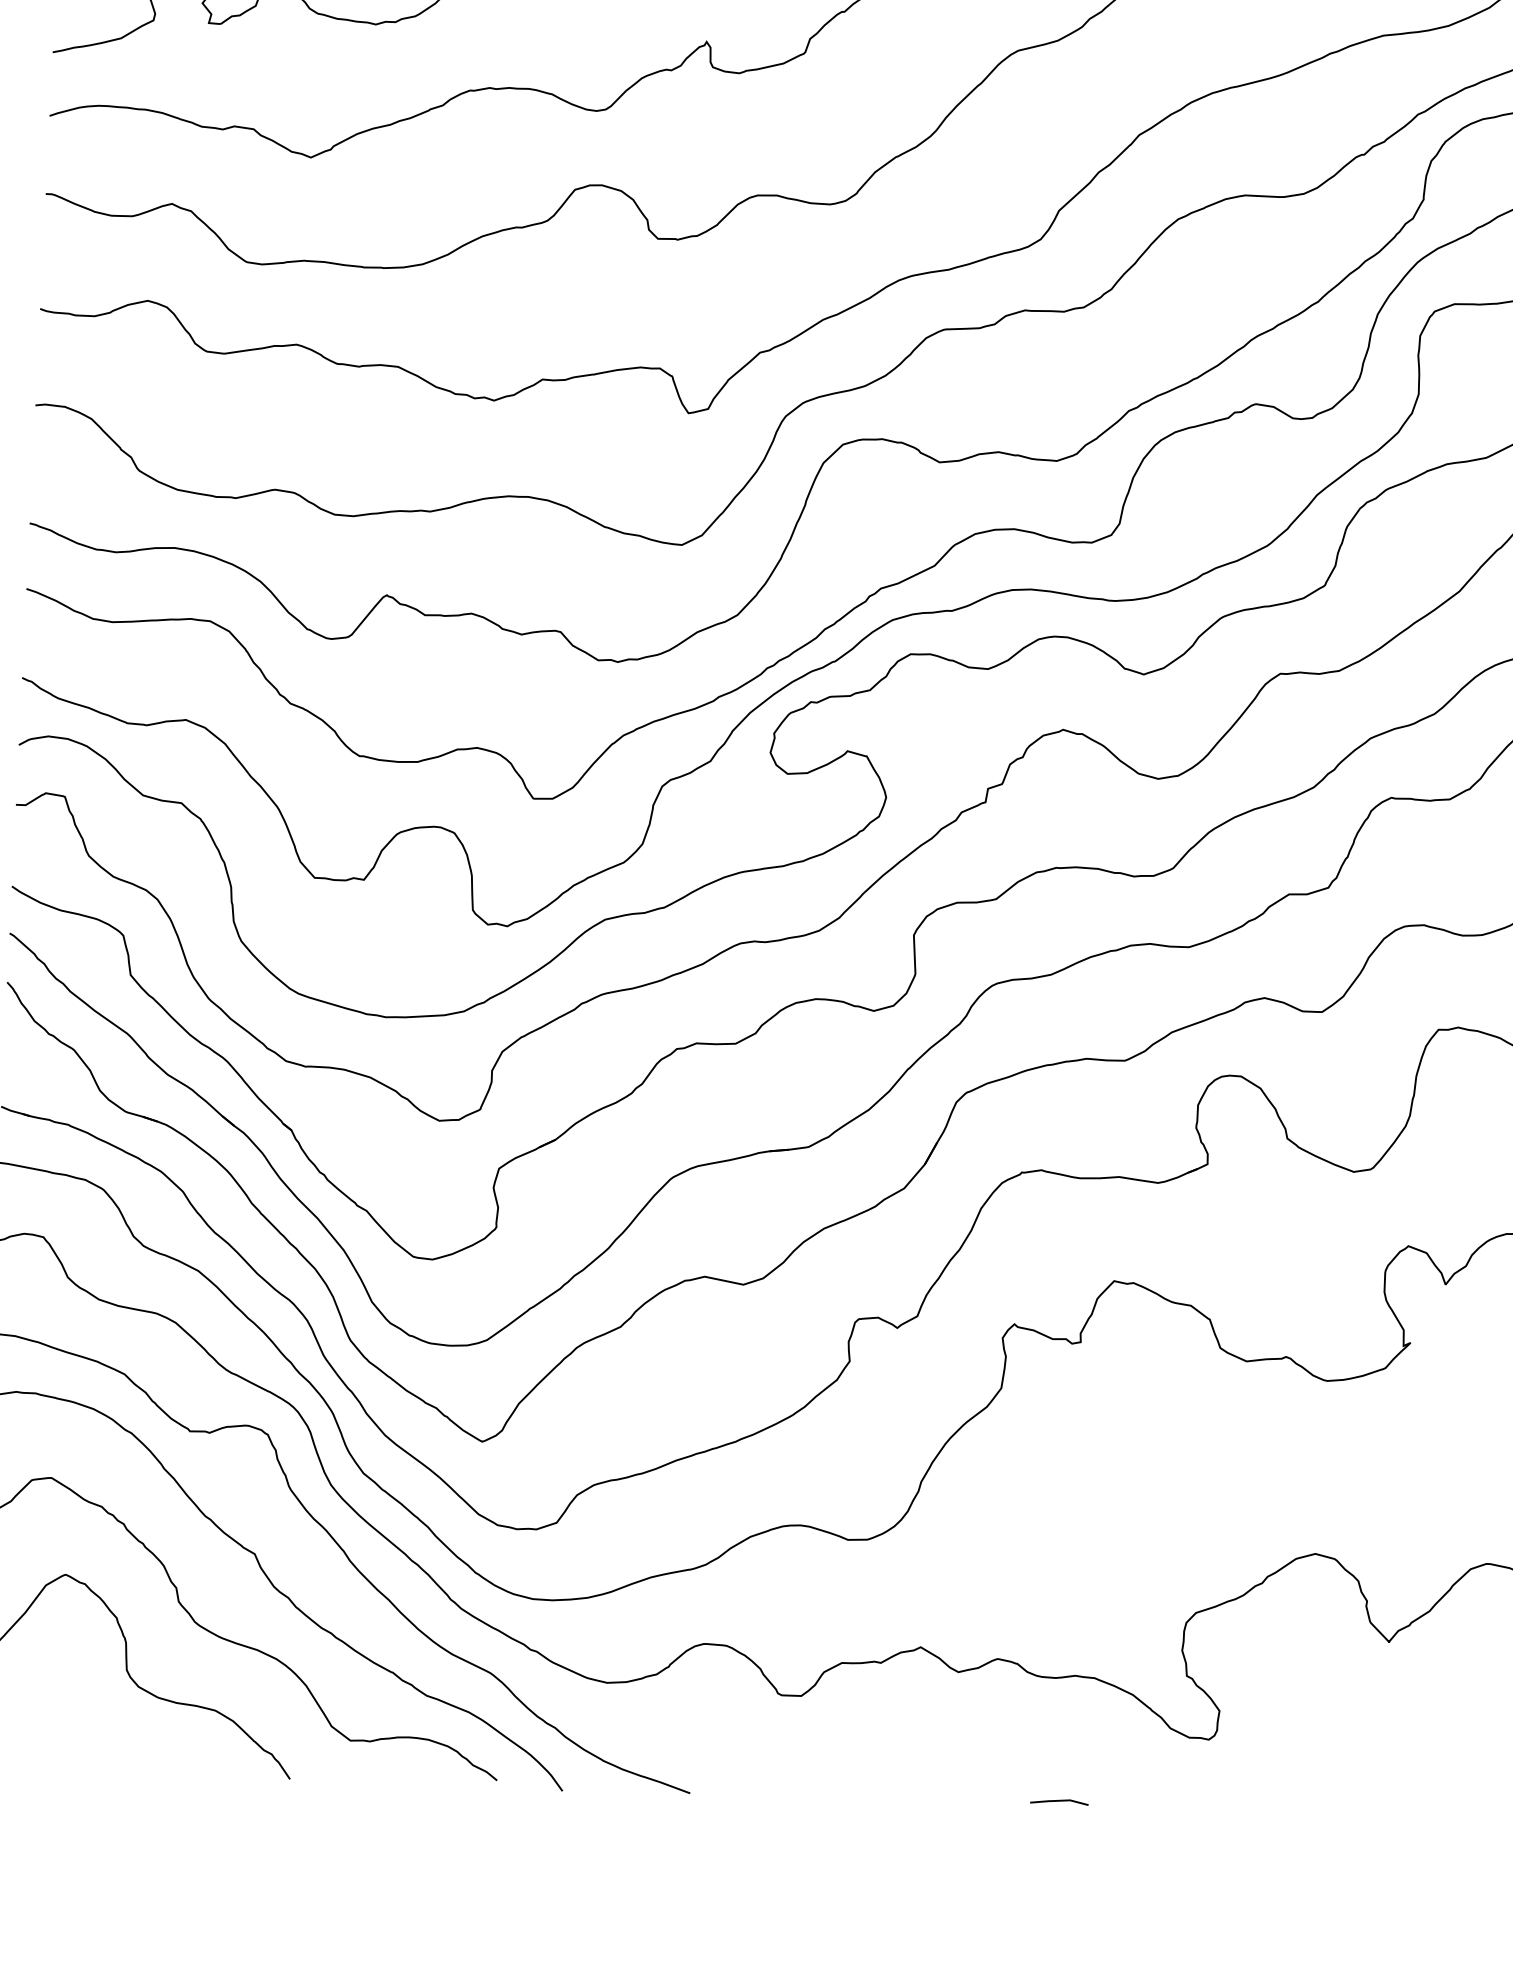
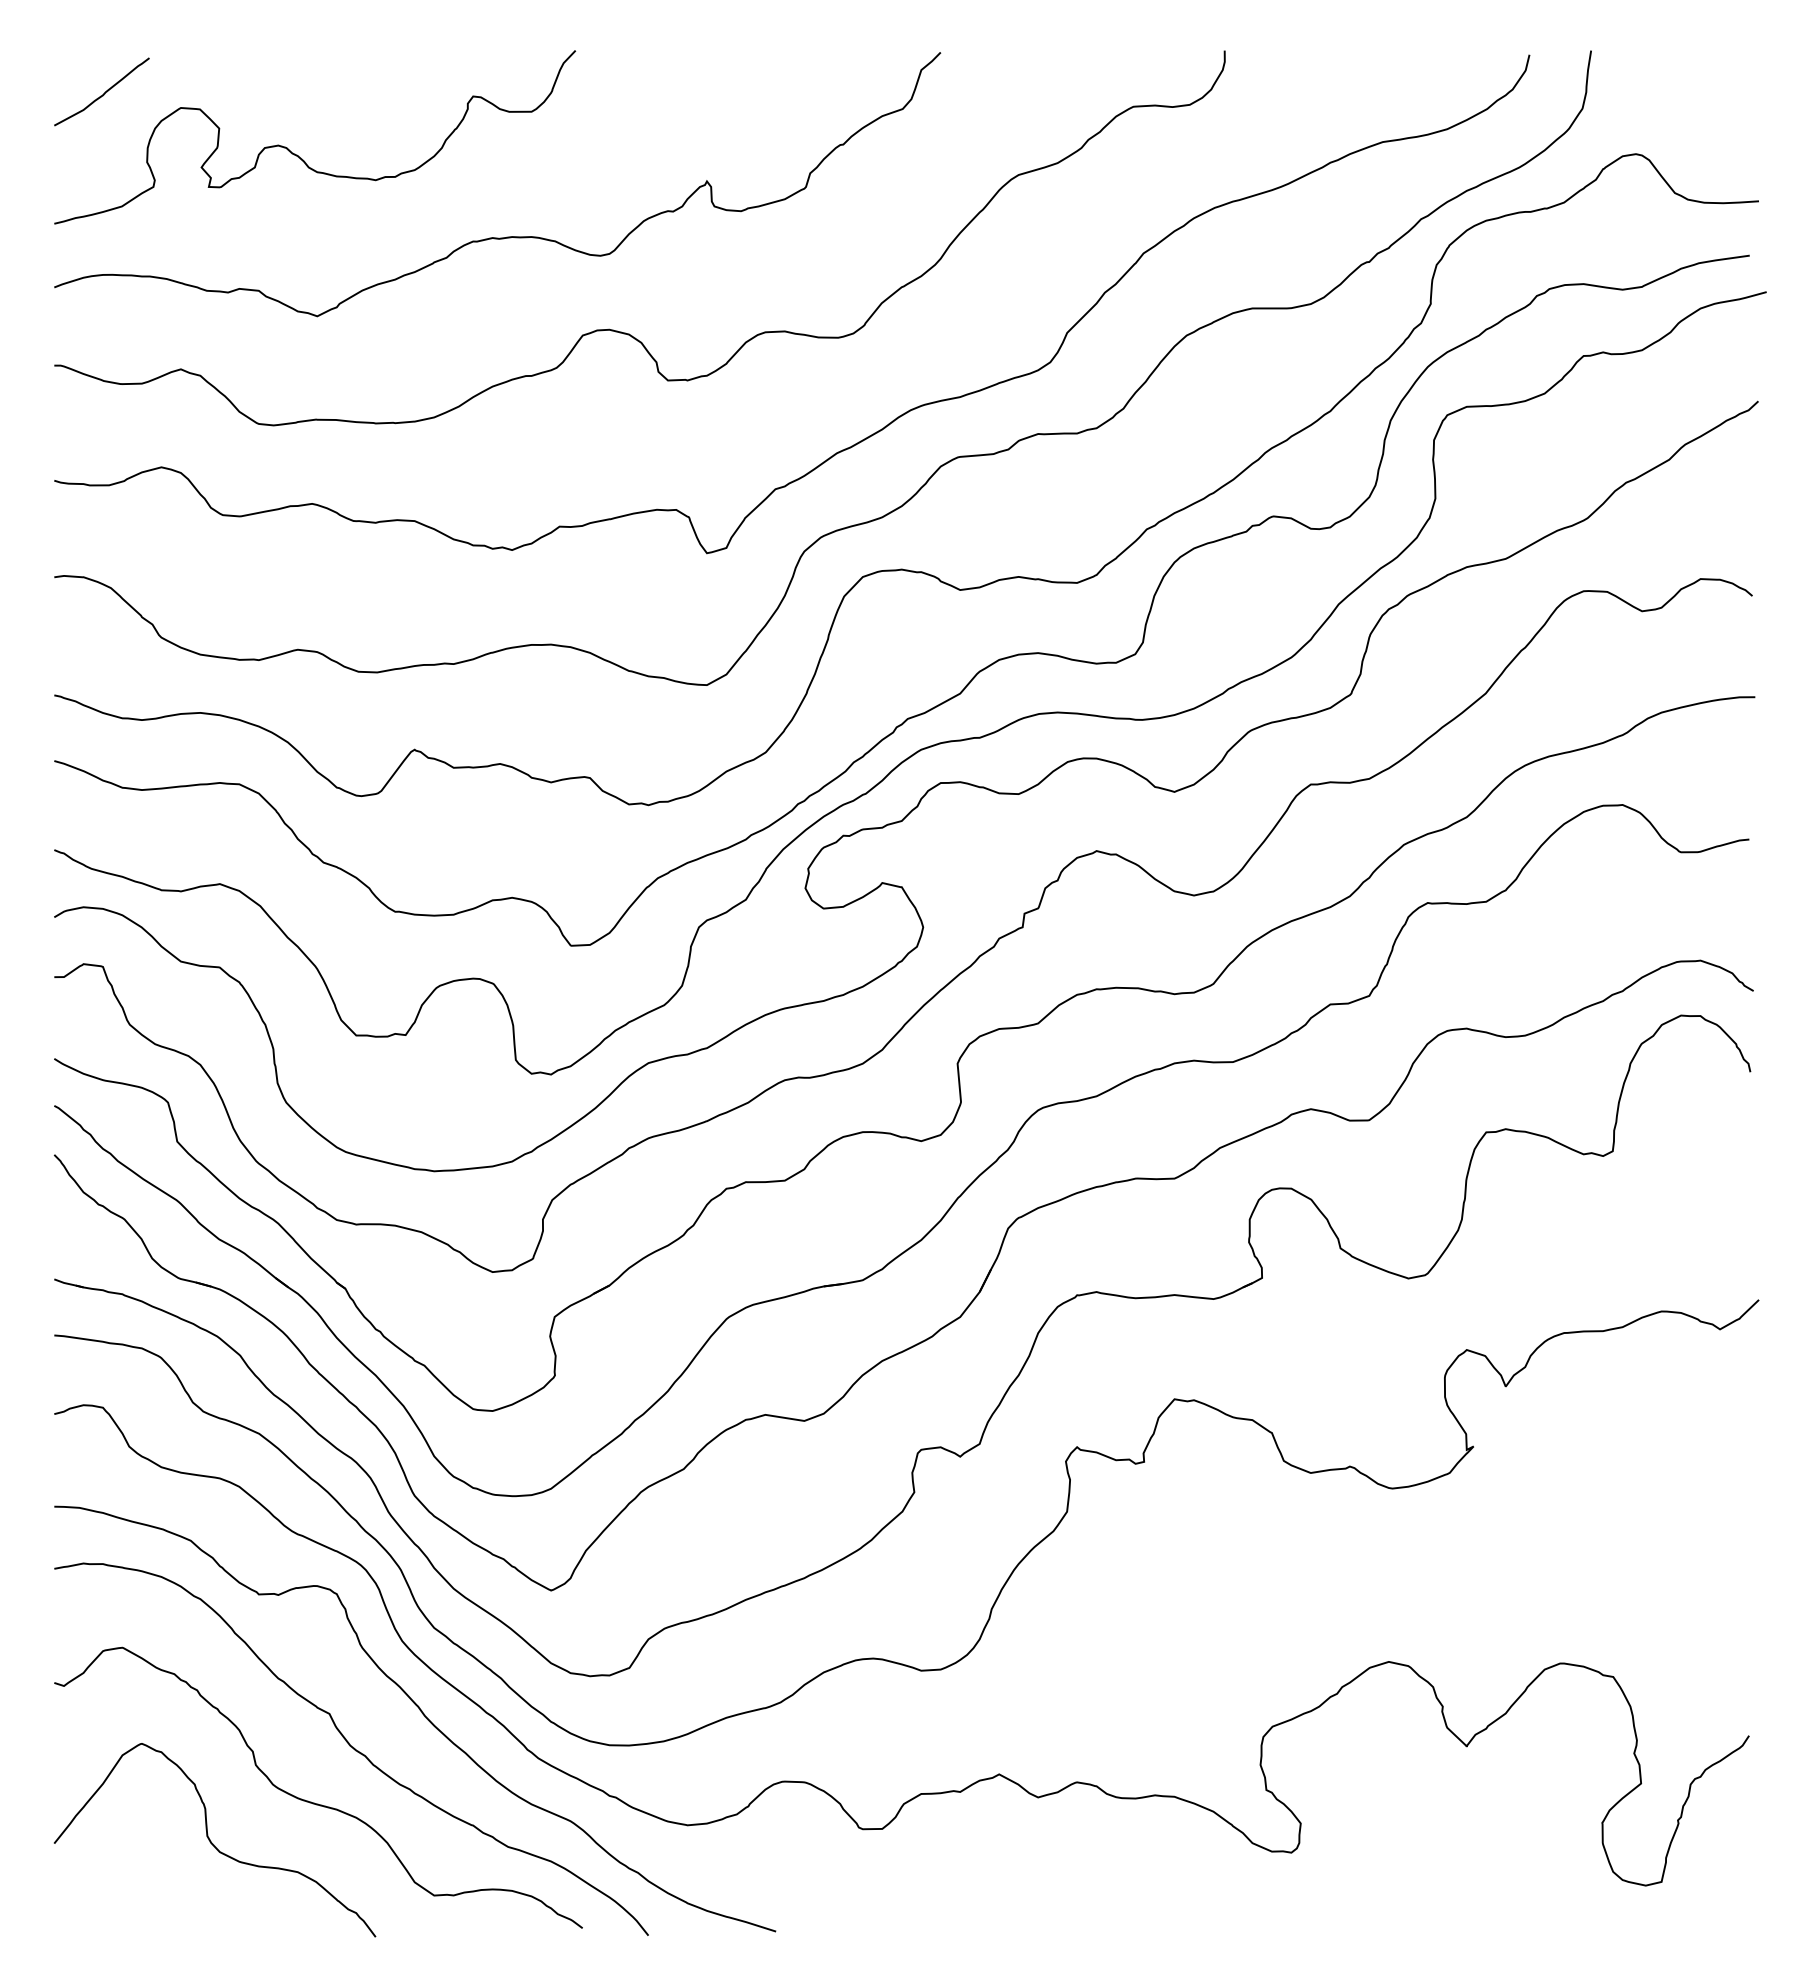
line: (1059, 1801) -> (1145, 1921), removed

